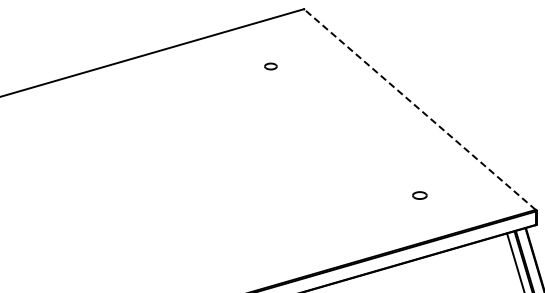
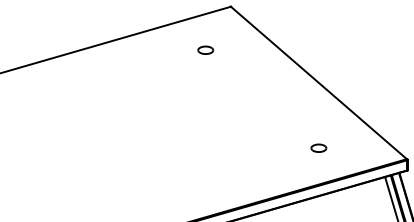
part: (270, 66) -> (205, 50), size x1.67
line: (419, 109) -> (318, 82), dashed -> solid
part: (419, 195) -> (318, 148), size x1.43

